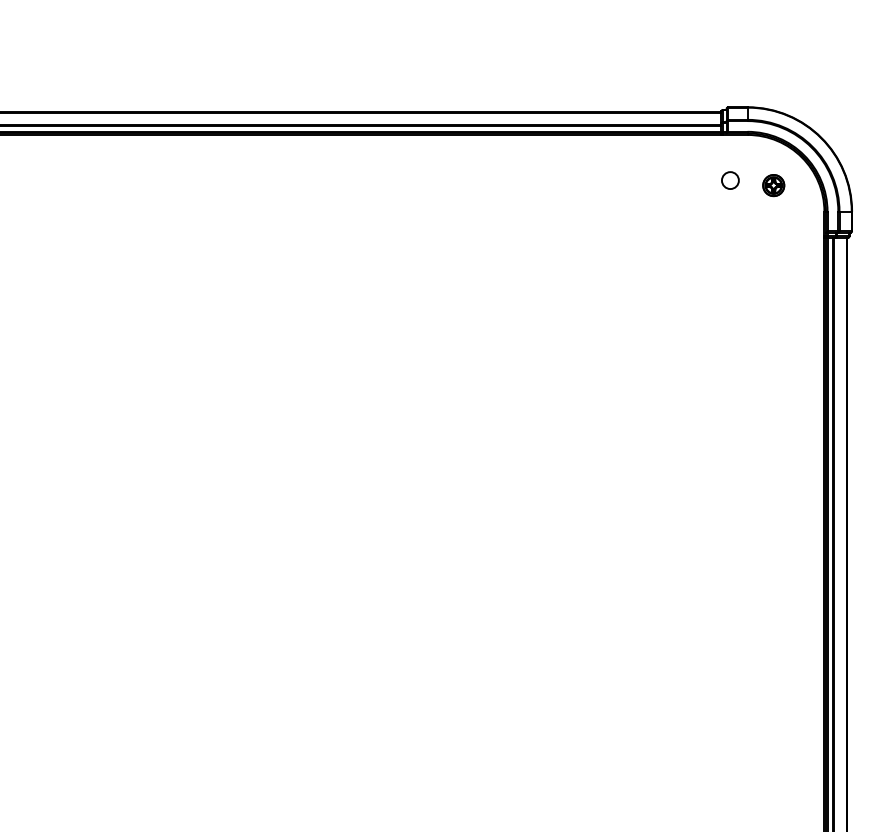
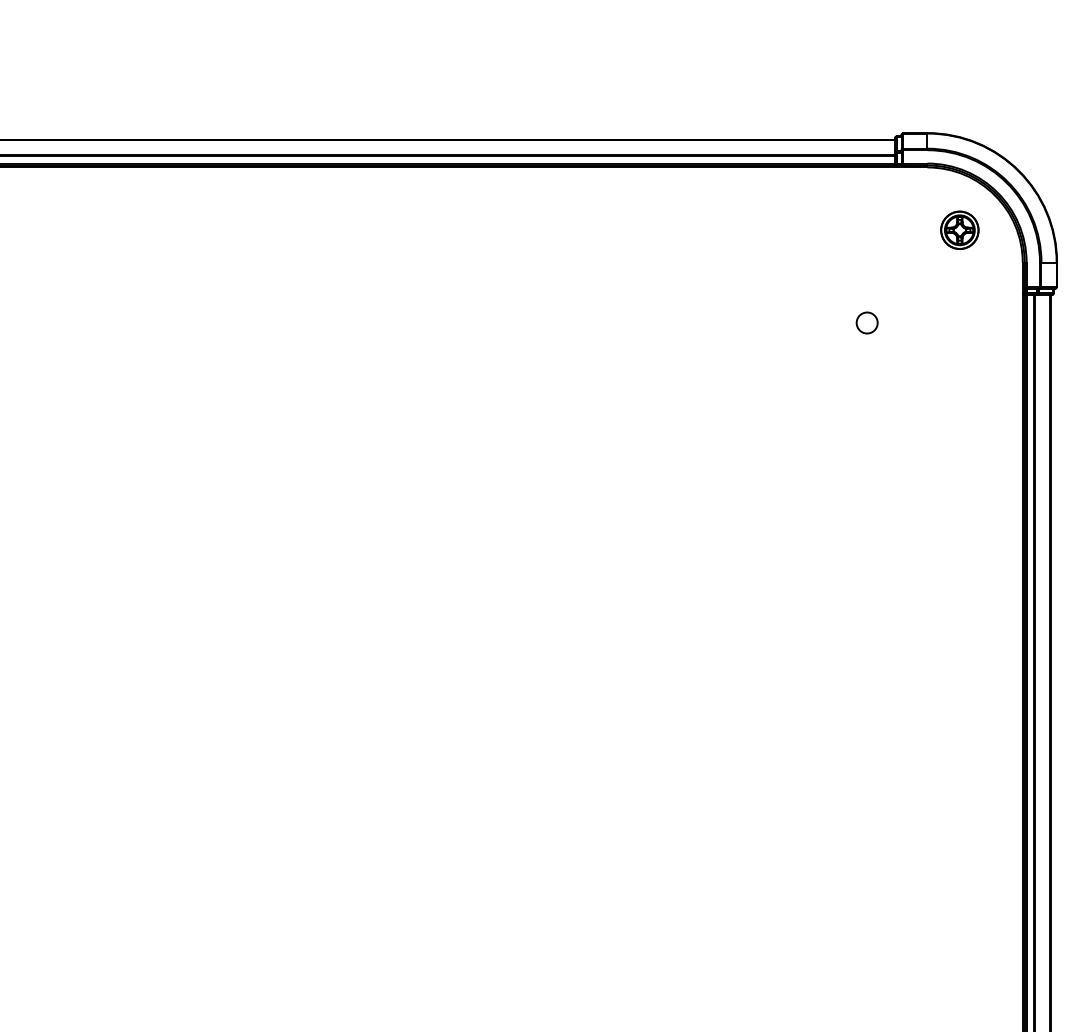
circle: (729, 180) -> (866, 322), moved
part: (773, 184) -> (959, 229), size x1.43

